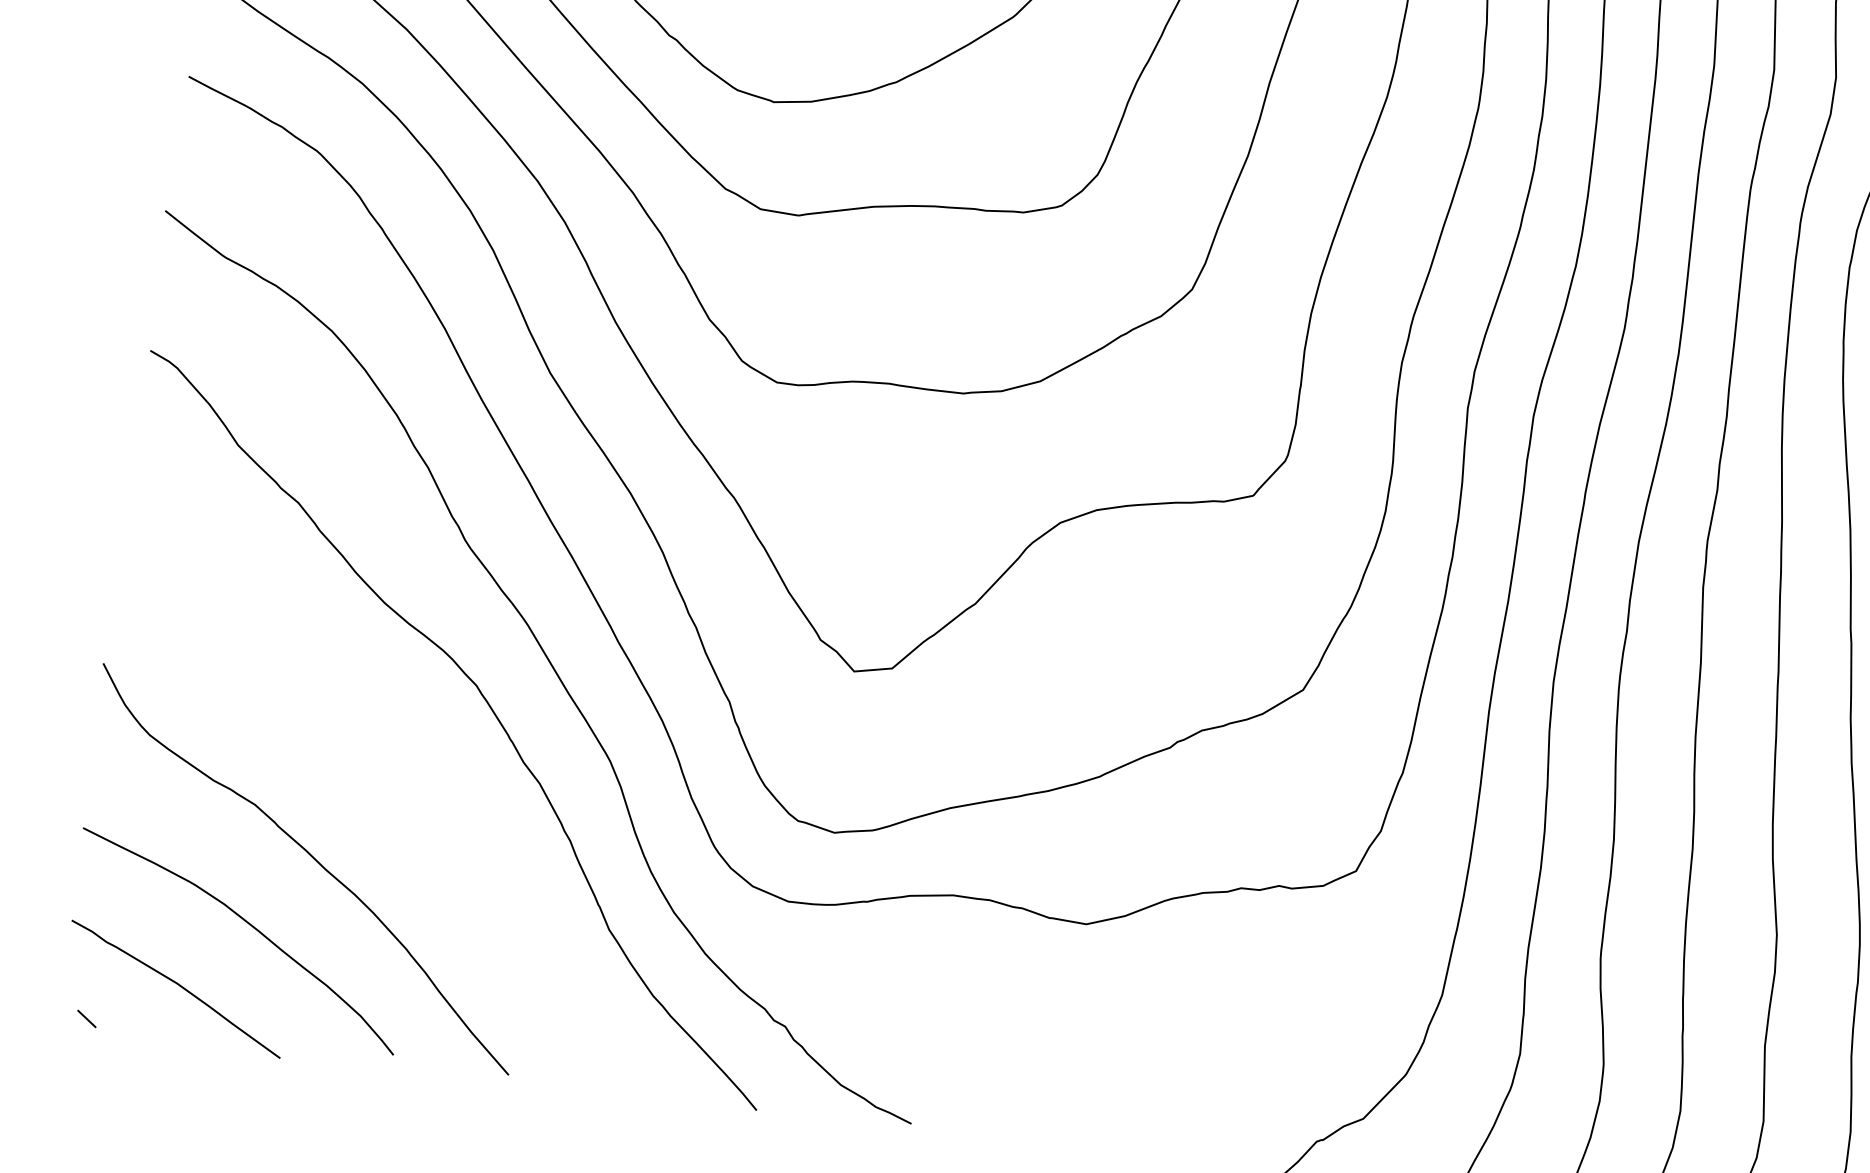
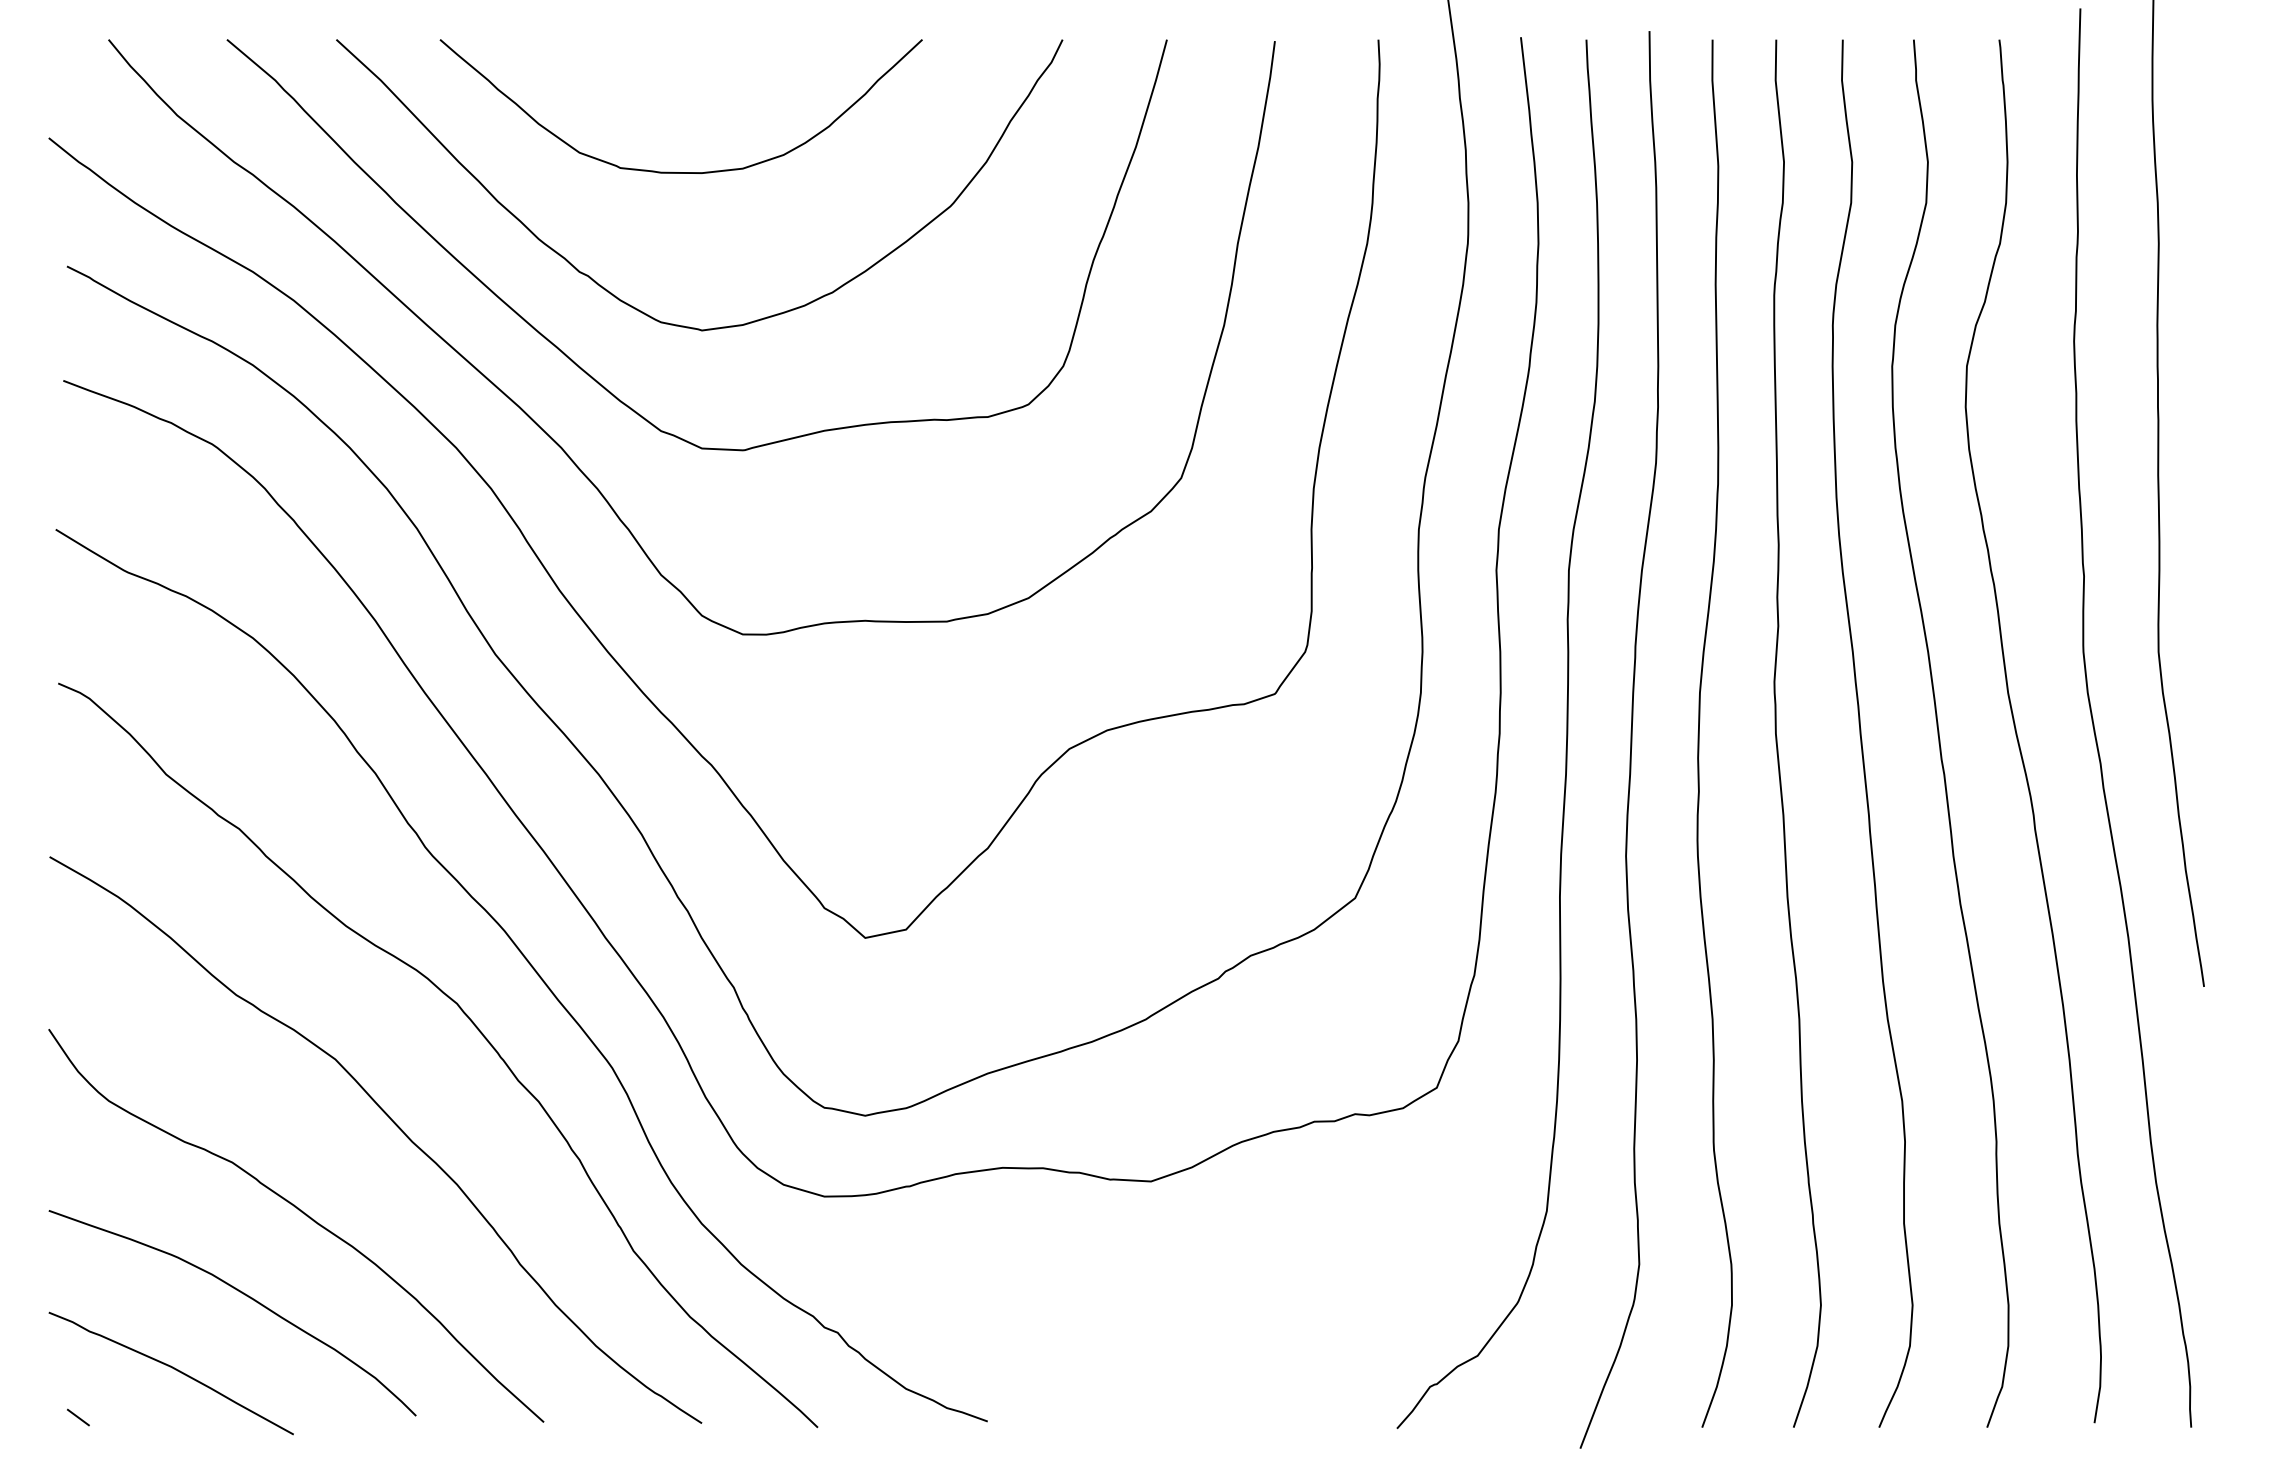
curve: (404, 786) -> (392, 1122), added

